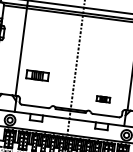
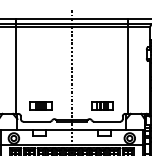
part: (37, 74) -> (40, 105), moved
part: (103, 98) -> (102, 105), size x1.67

